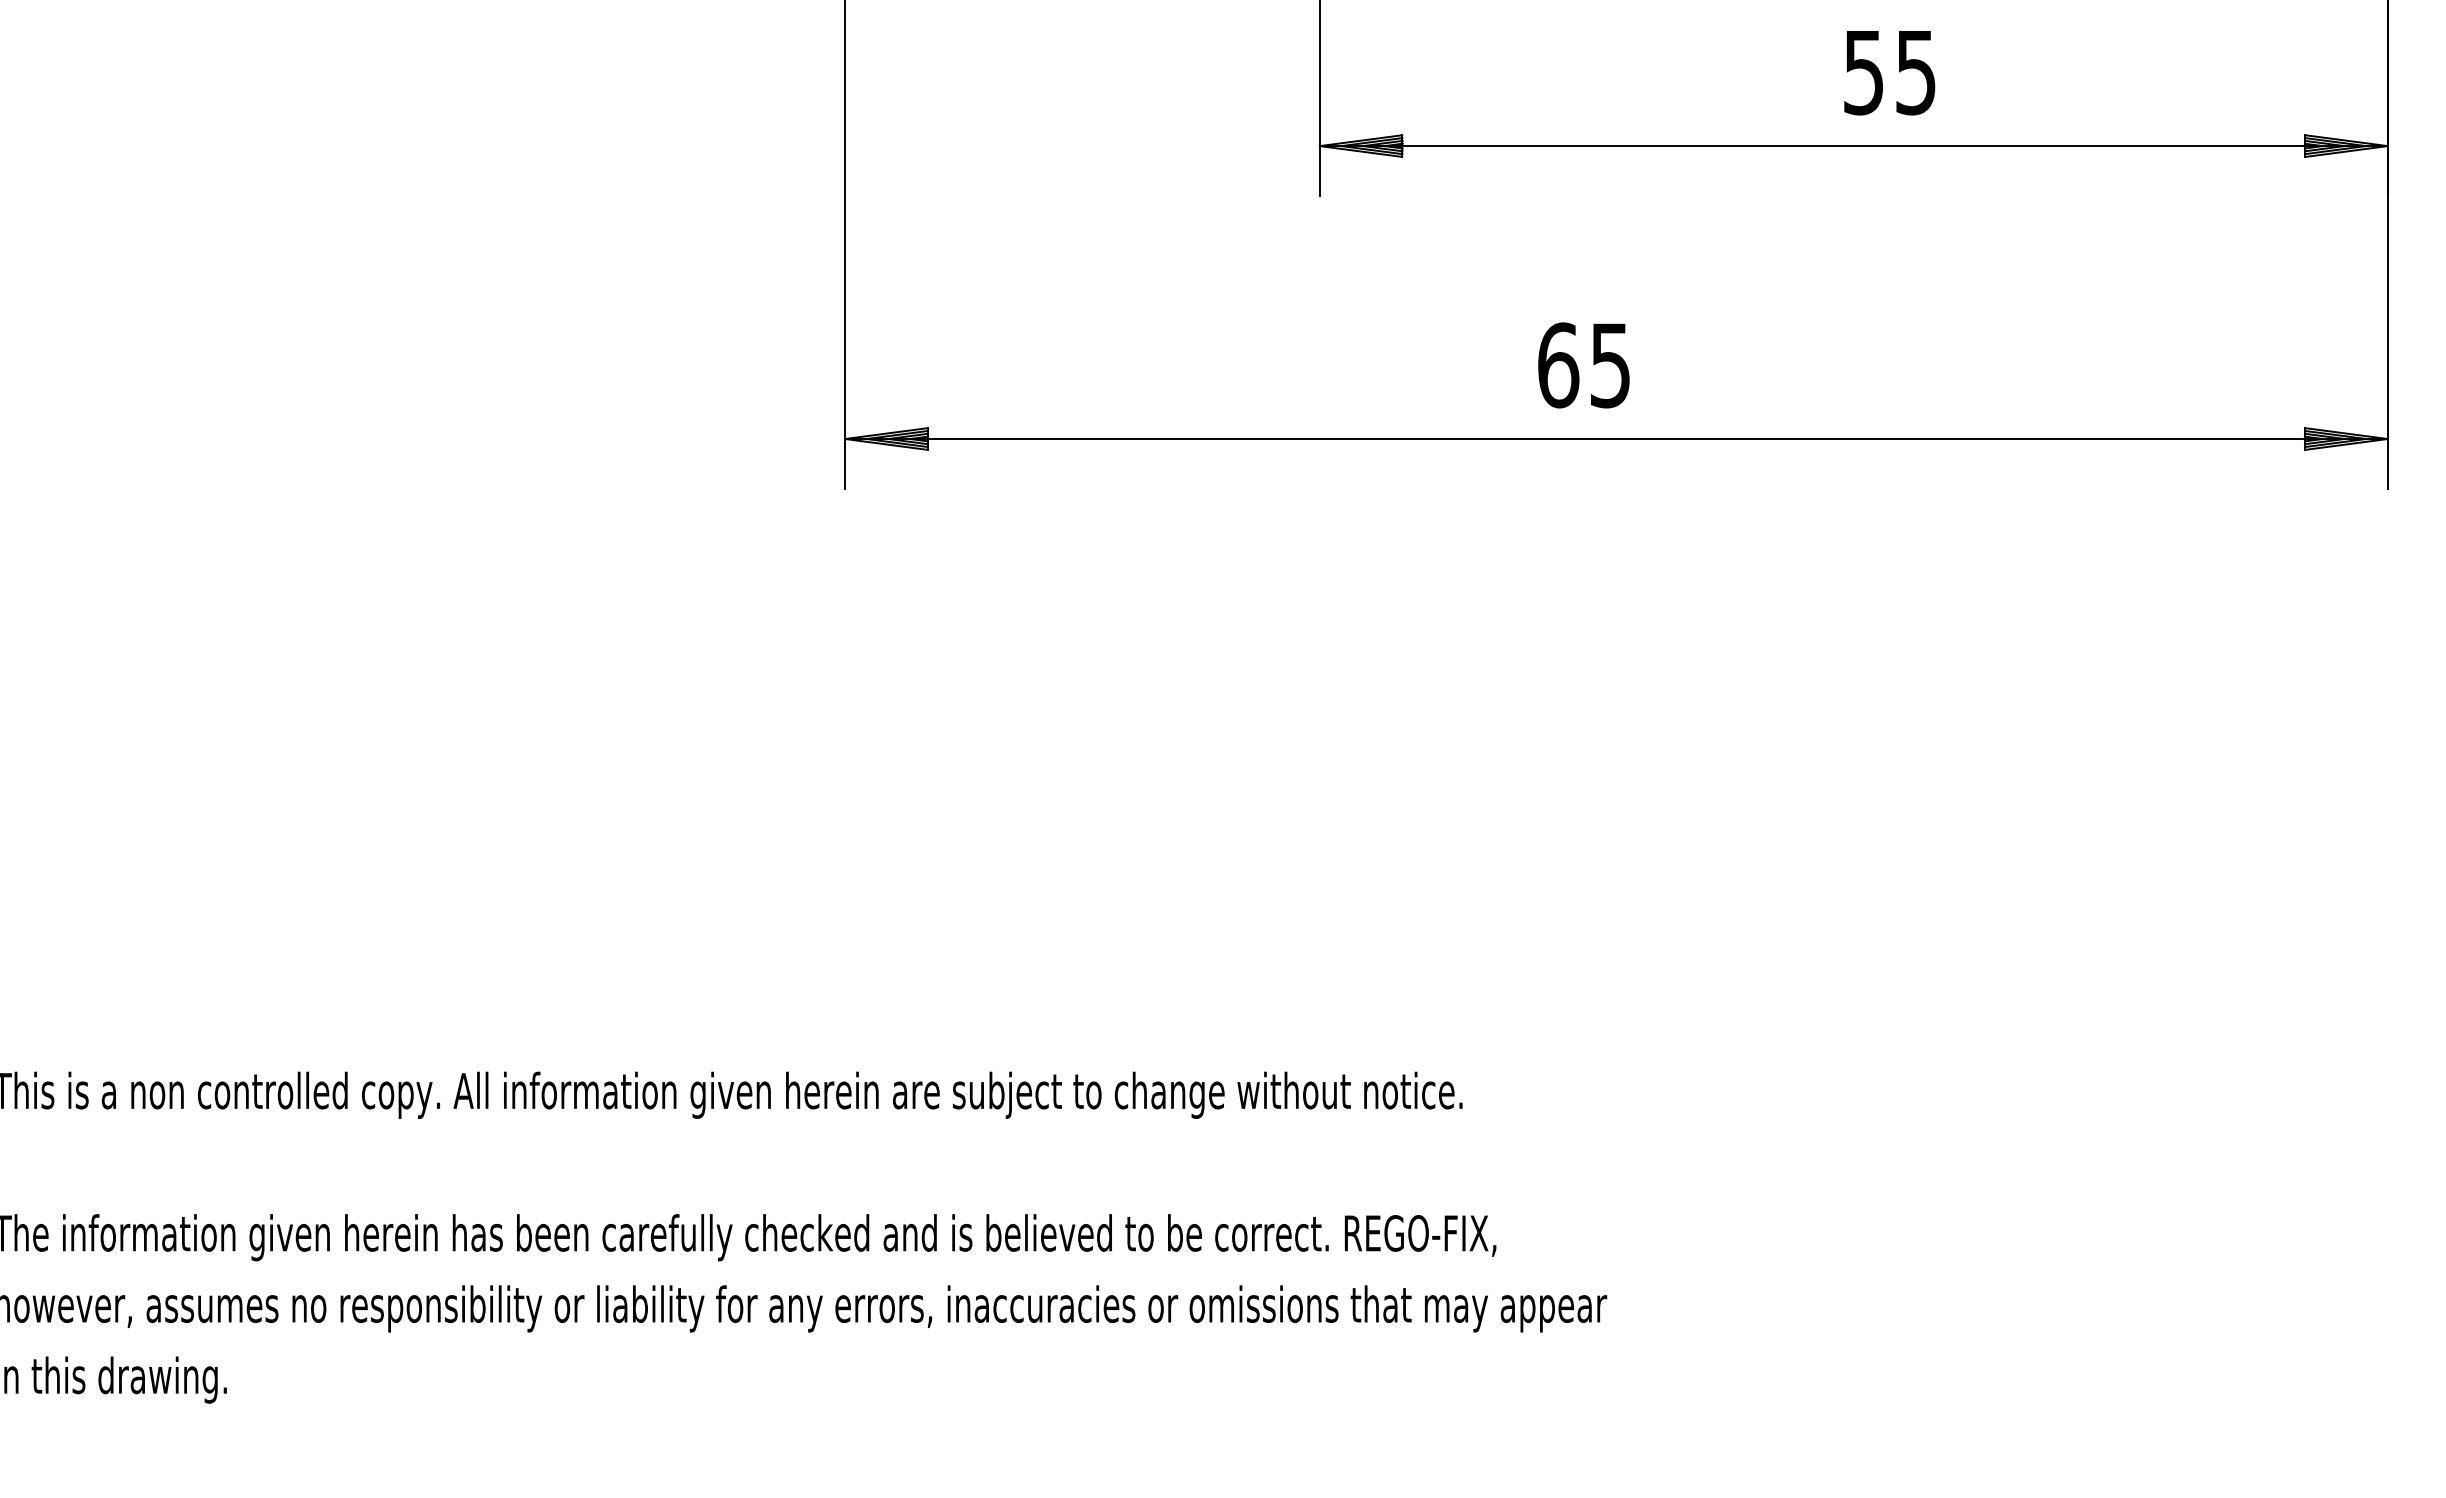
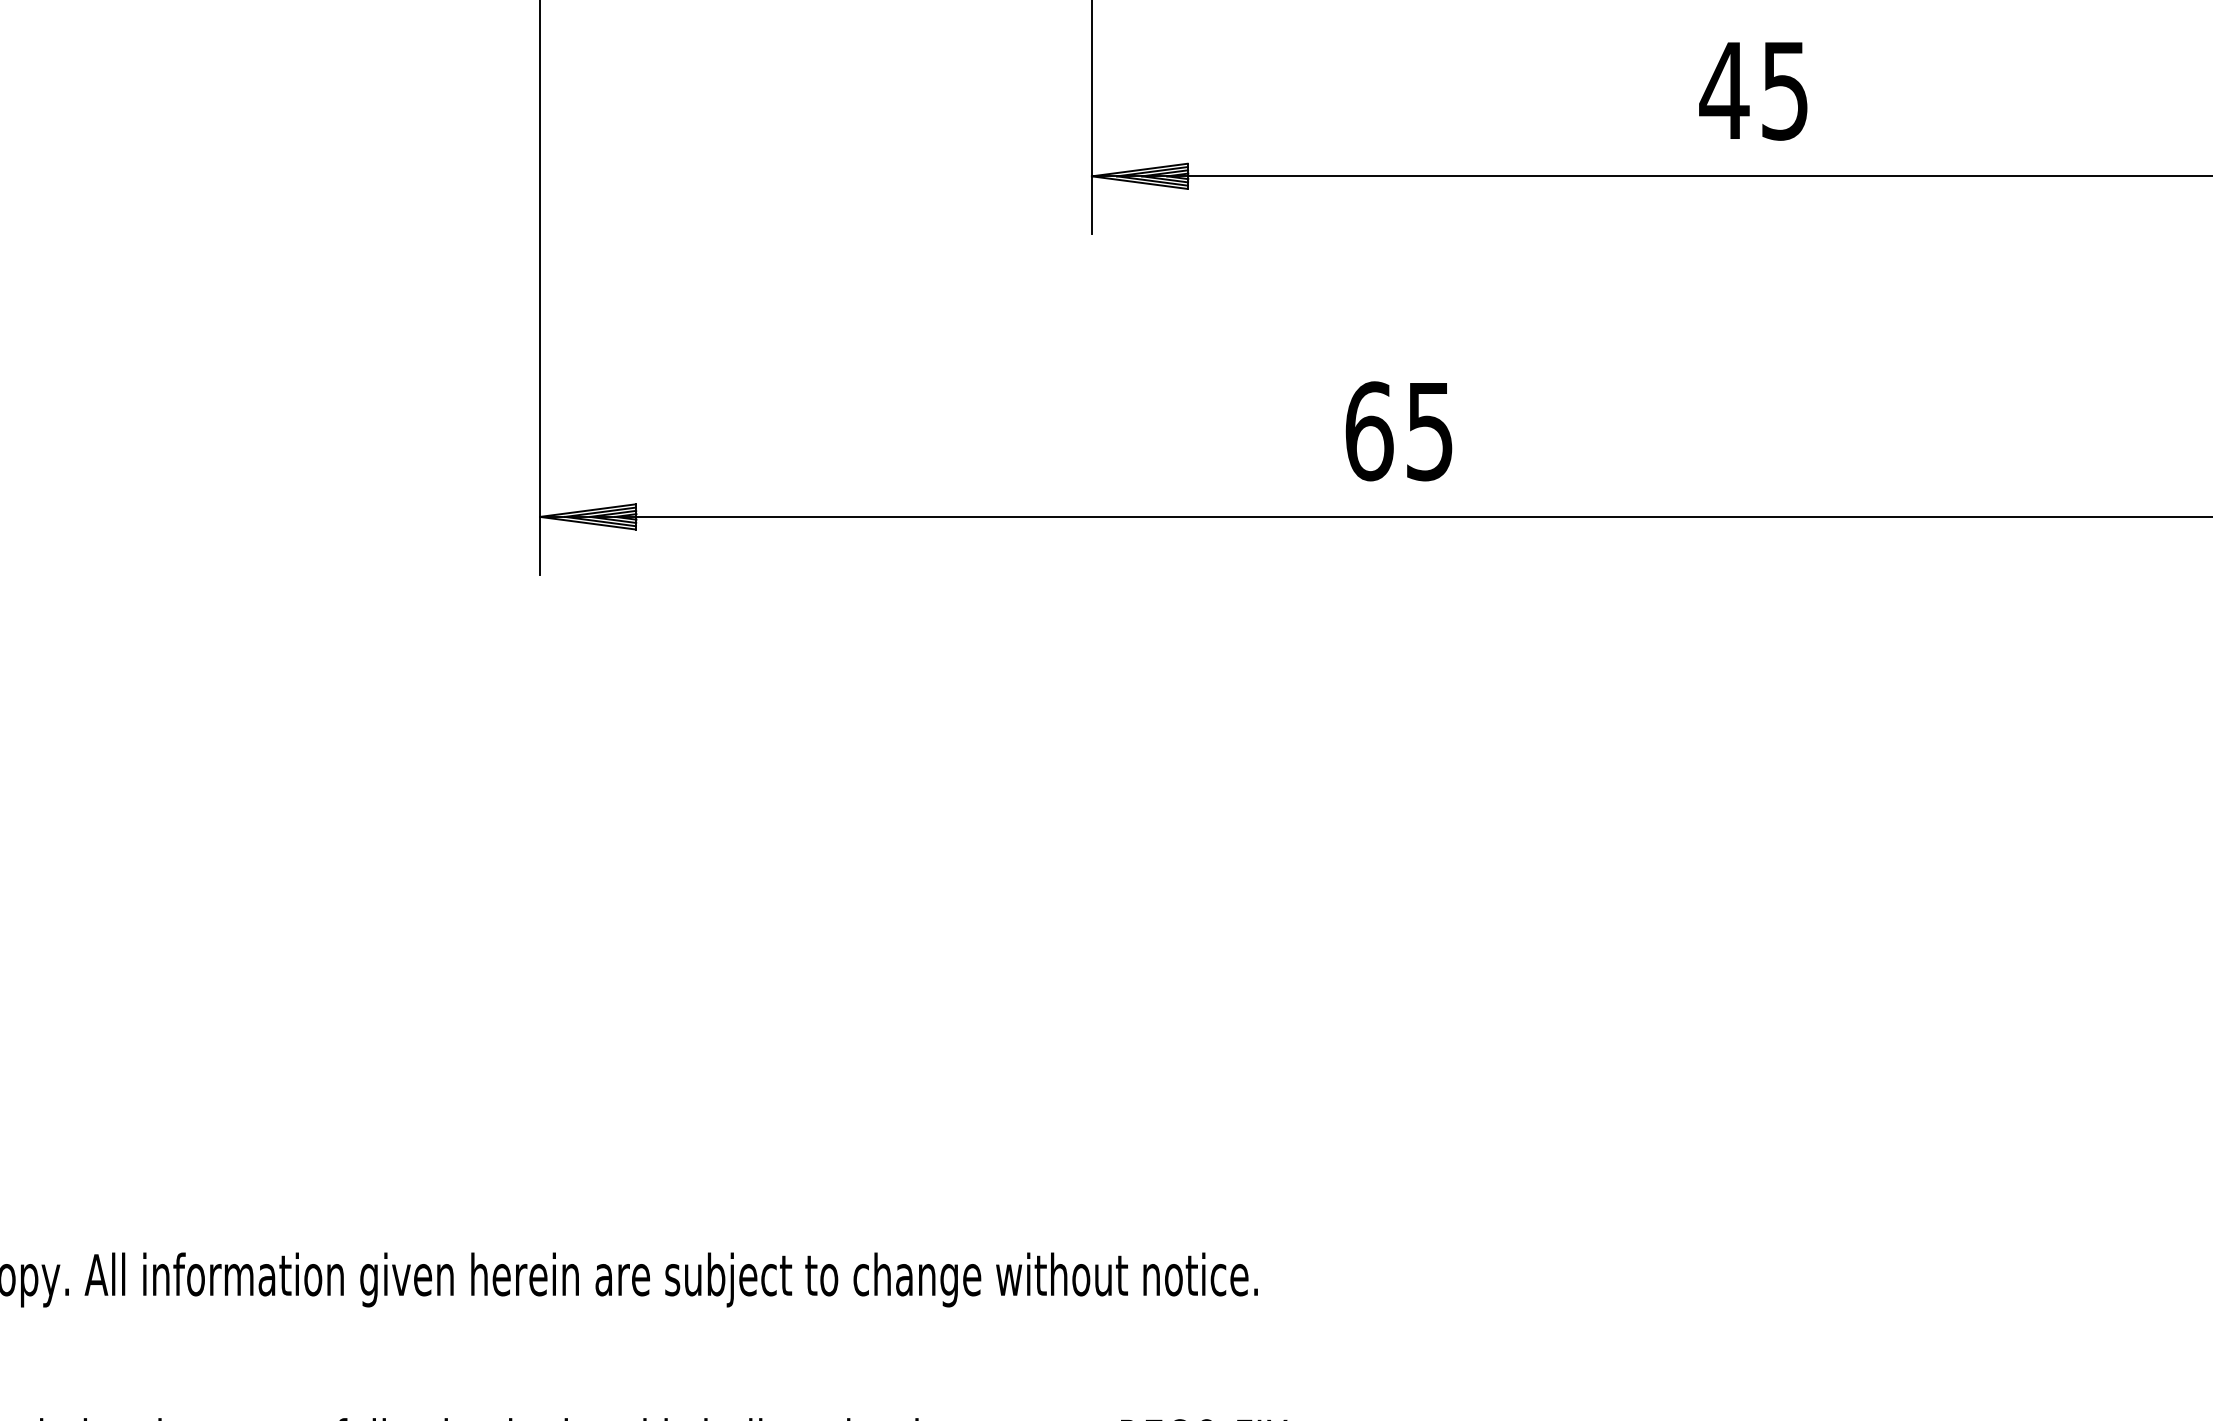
text: (1863, 73) -> (1724, 91), 55 -> 45

